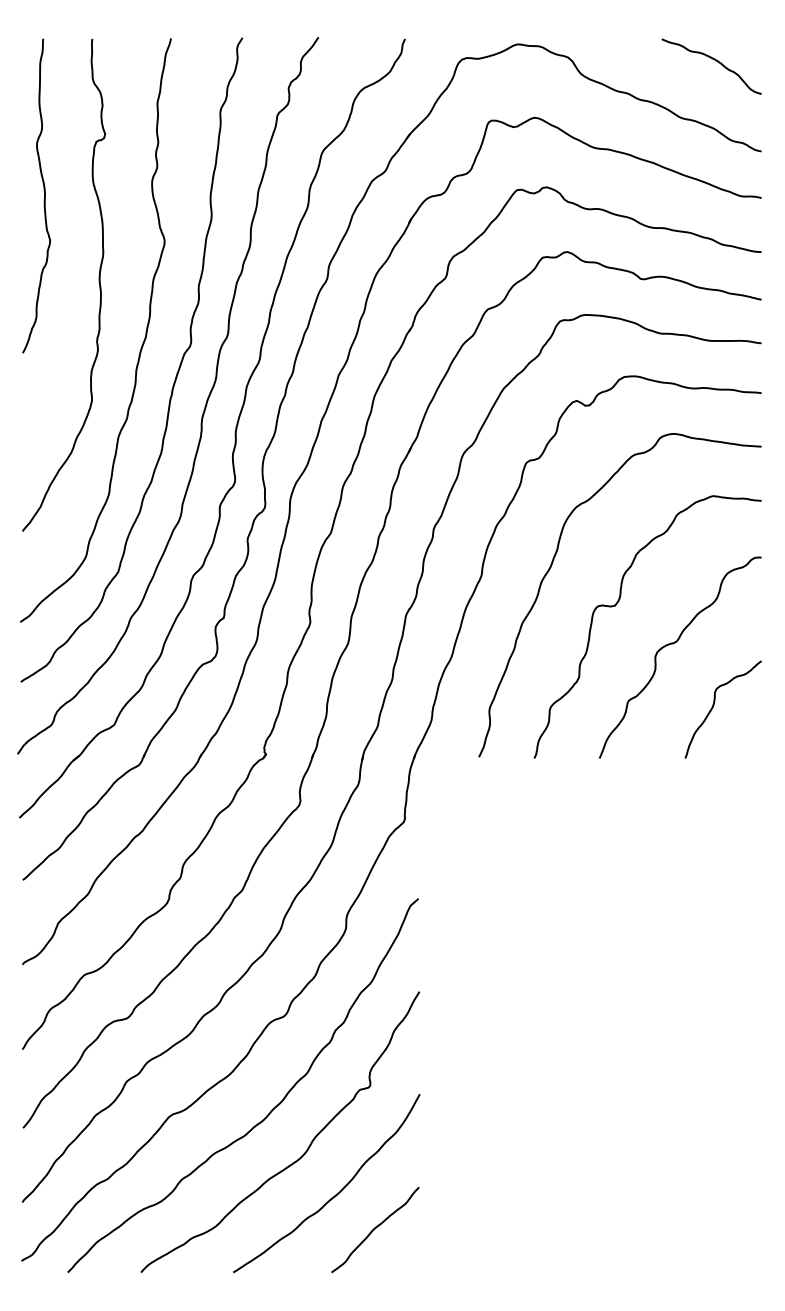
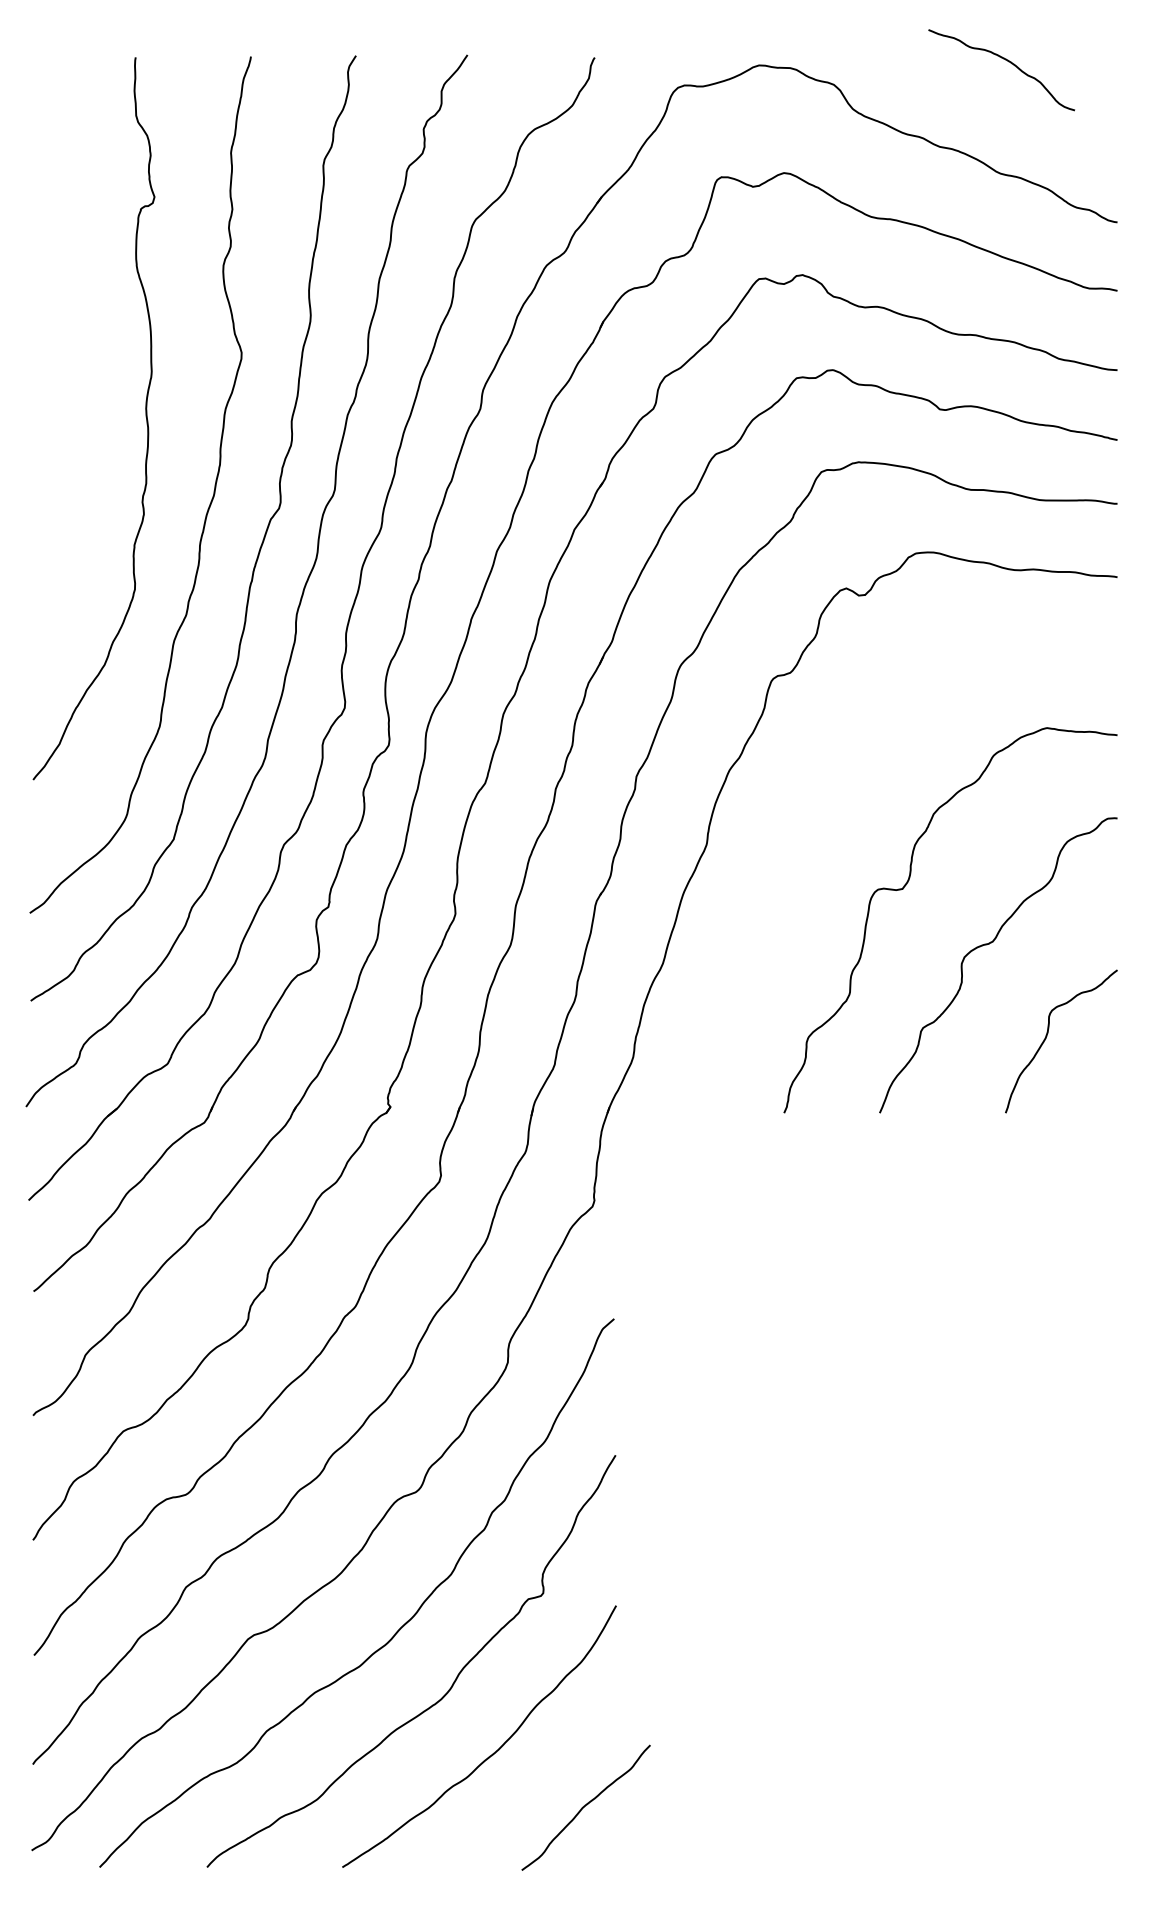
curve: (714, 60) -> (1005, 61), moved
curve: (44, 195) -> (65, 287), removed
curve: (552, 565) -> (810, 829), removed
curve: (375, 1229) -> (586, 1807), moved

